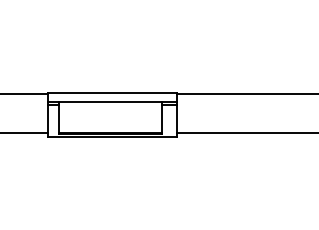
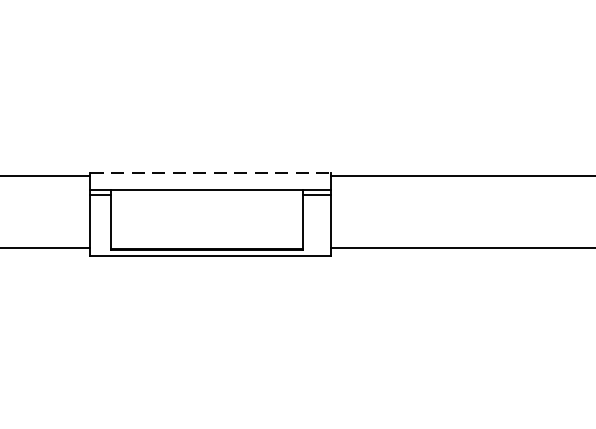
line: (113, 93) -> (212, 174), solid -> dashed

